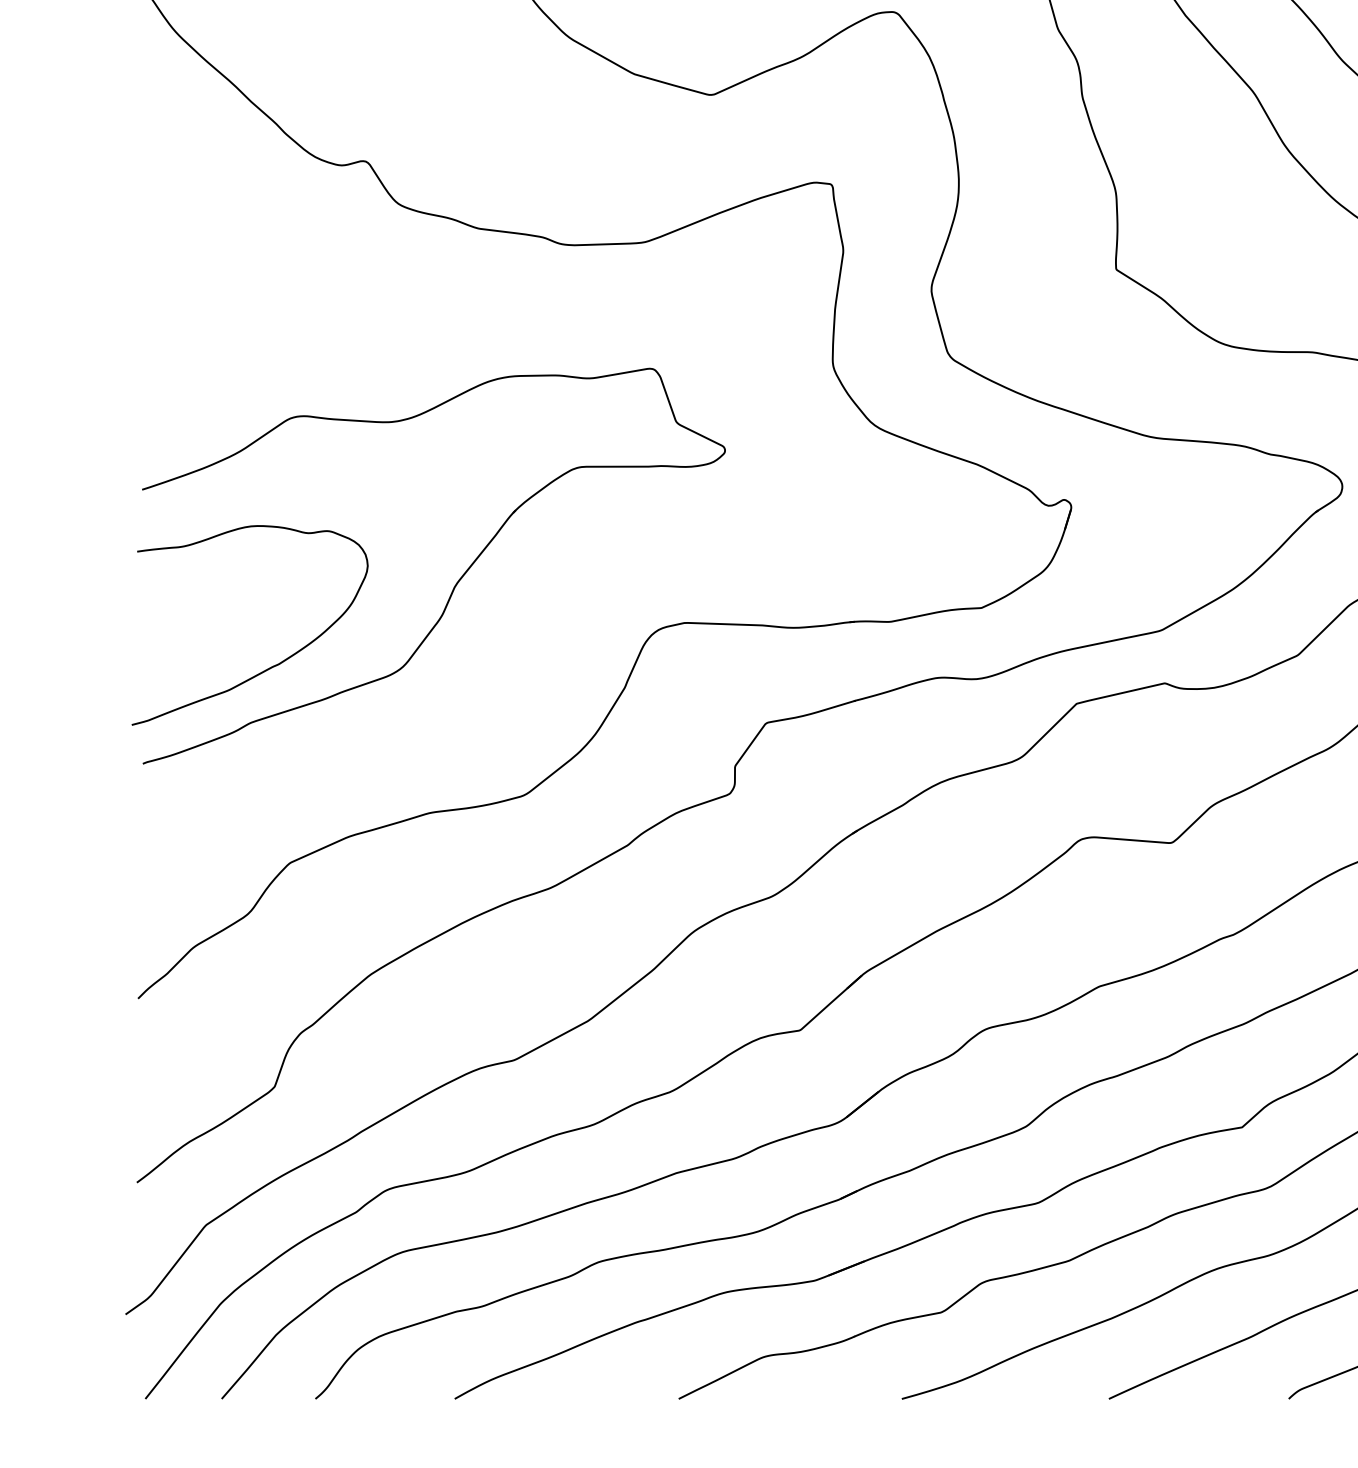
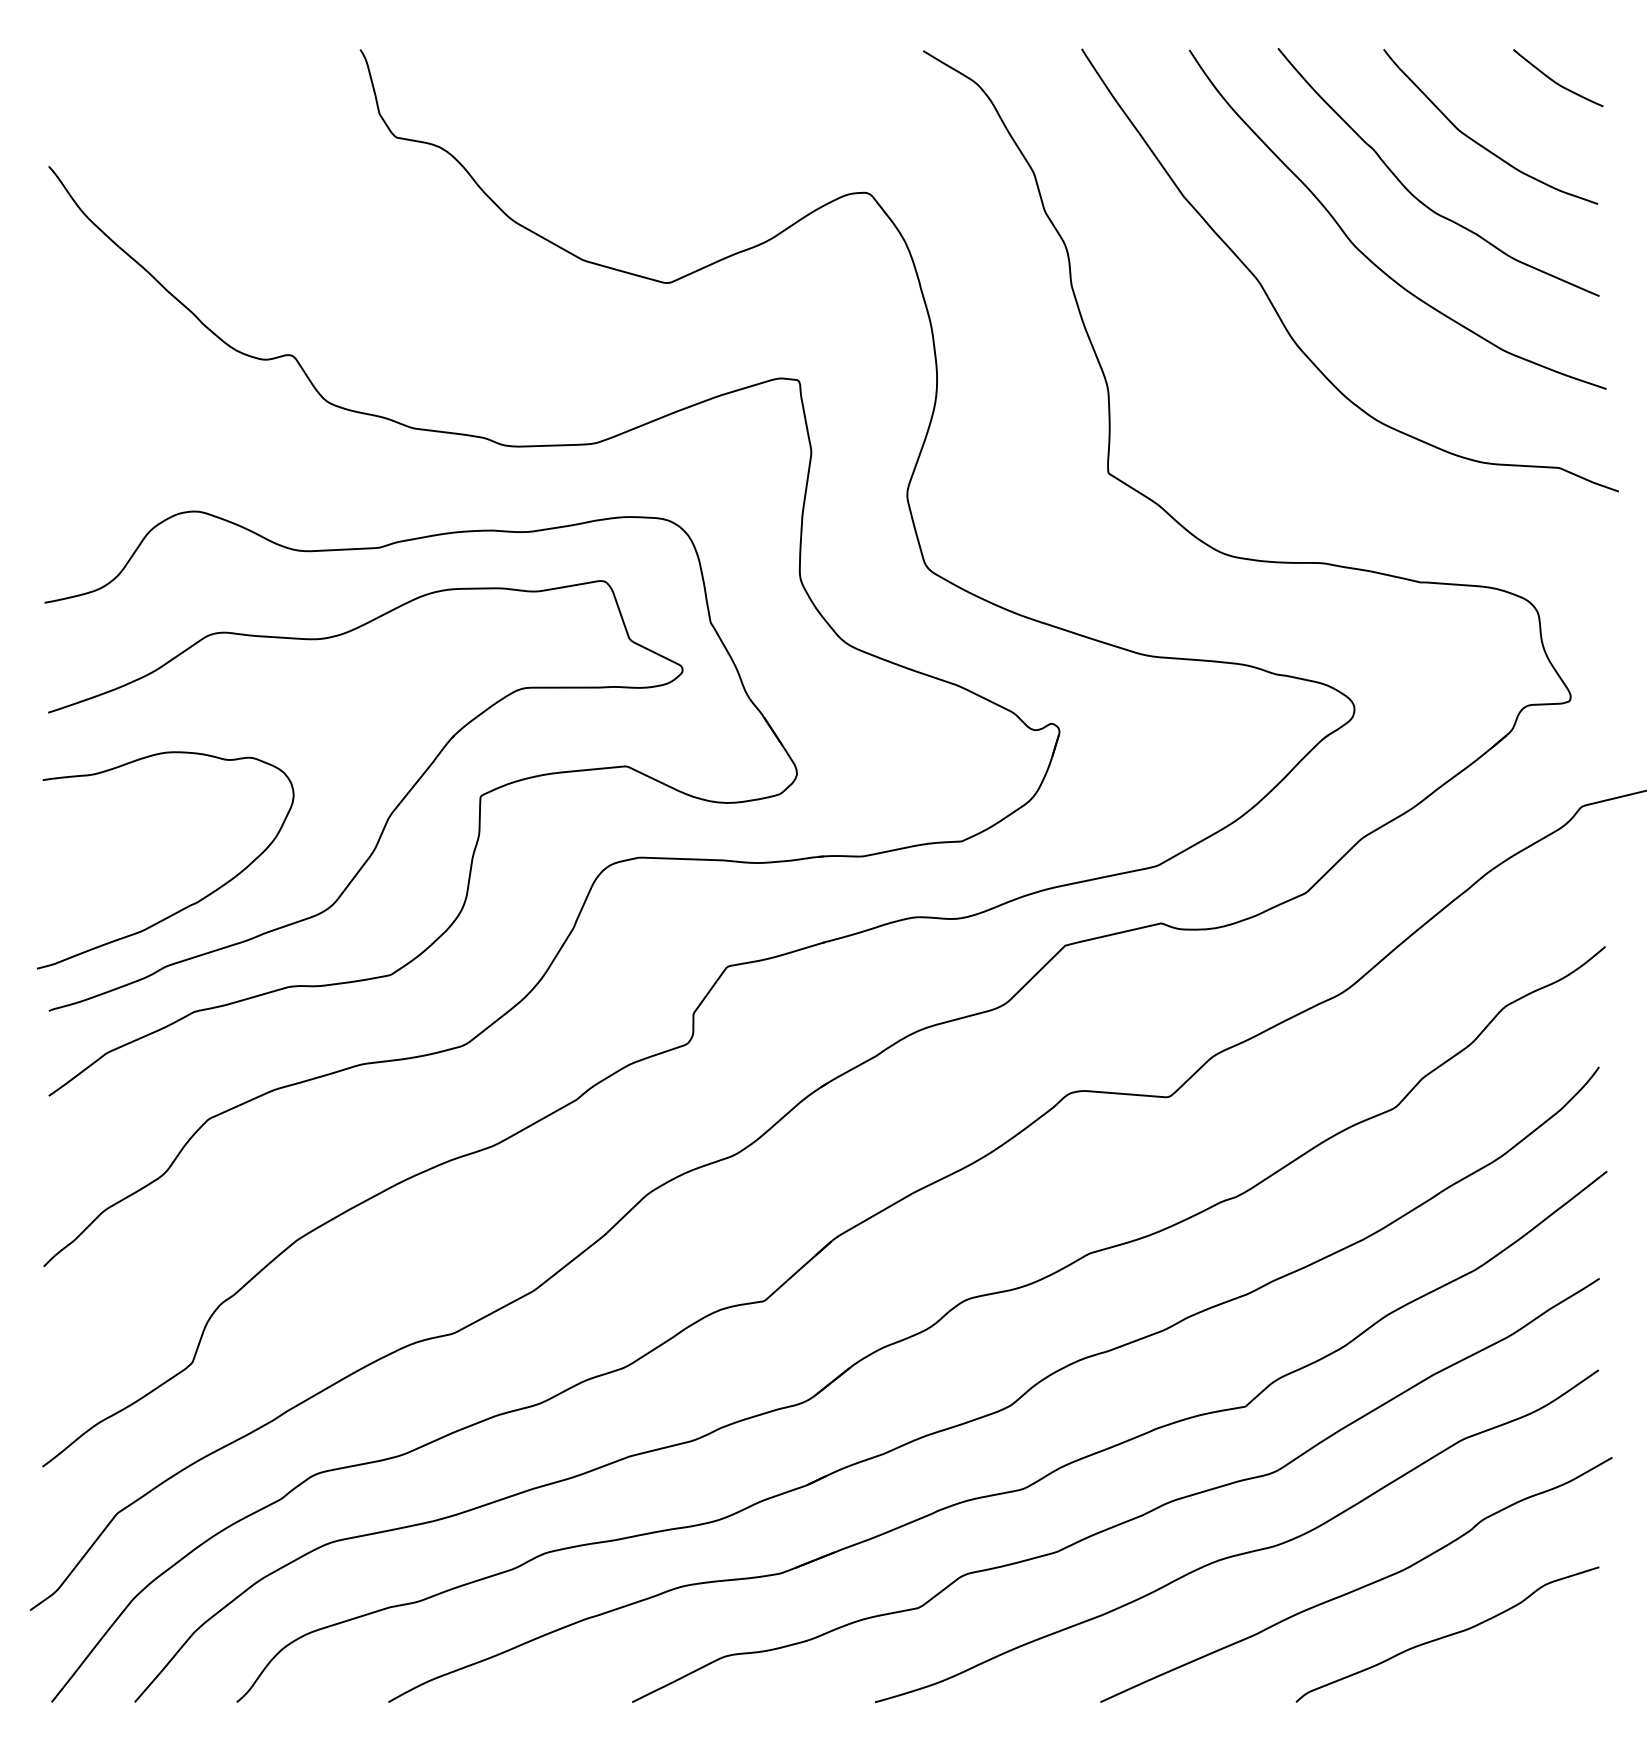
part: (538, 573) -> (479, 803), added

